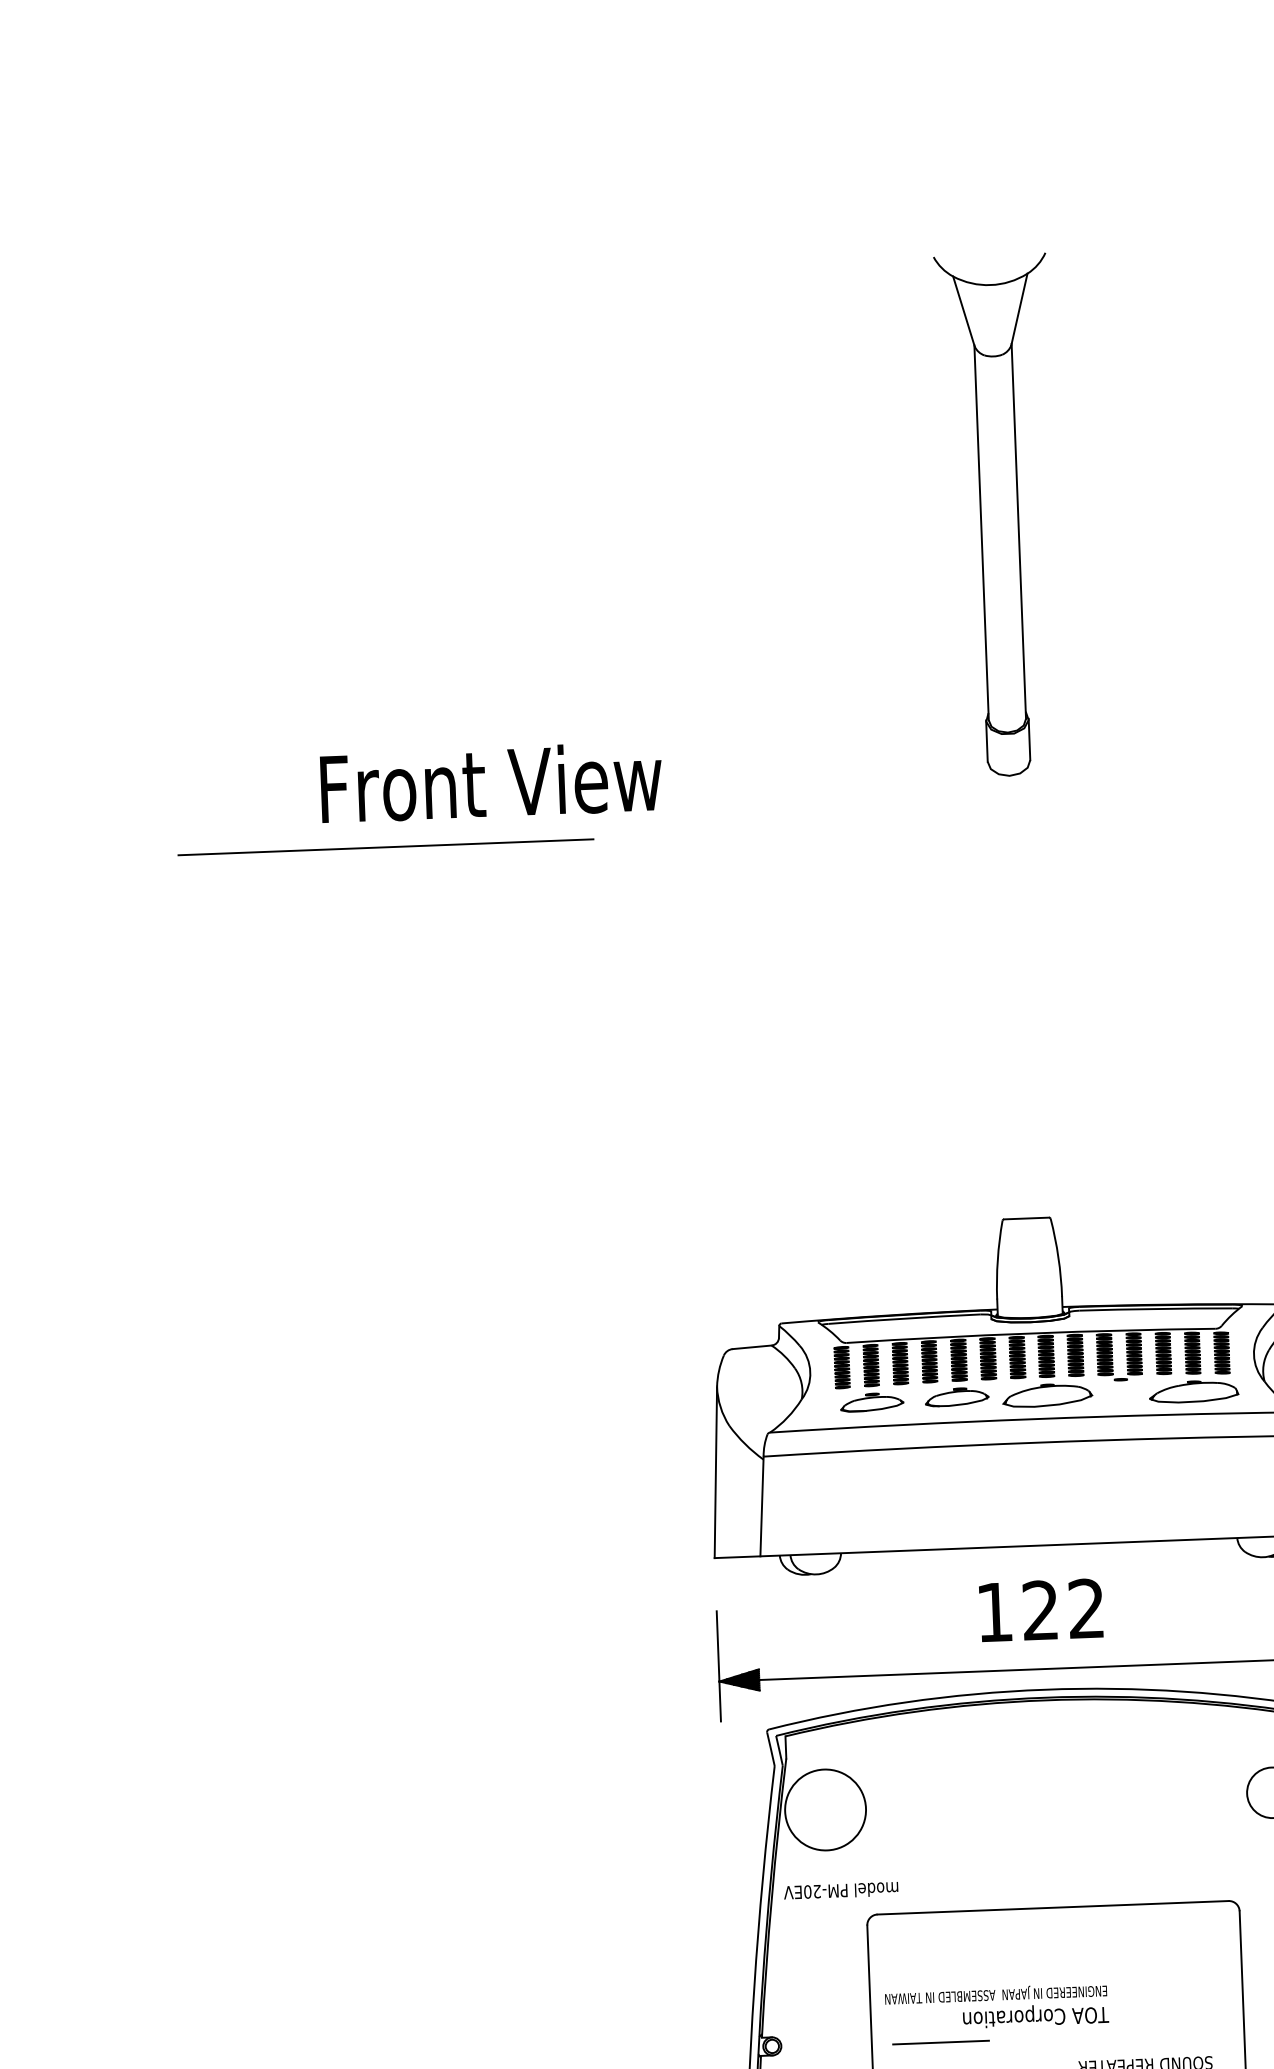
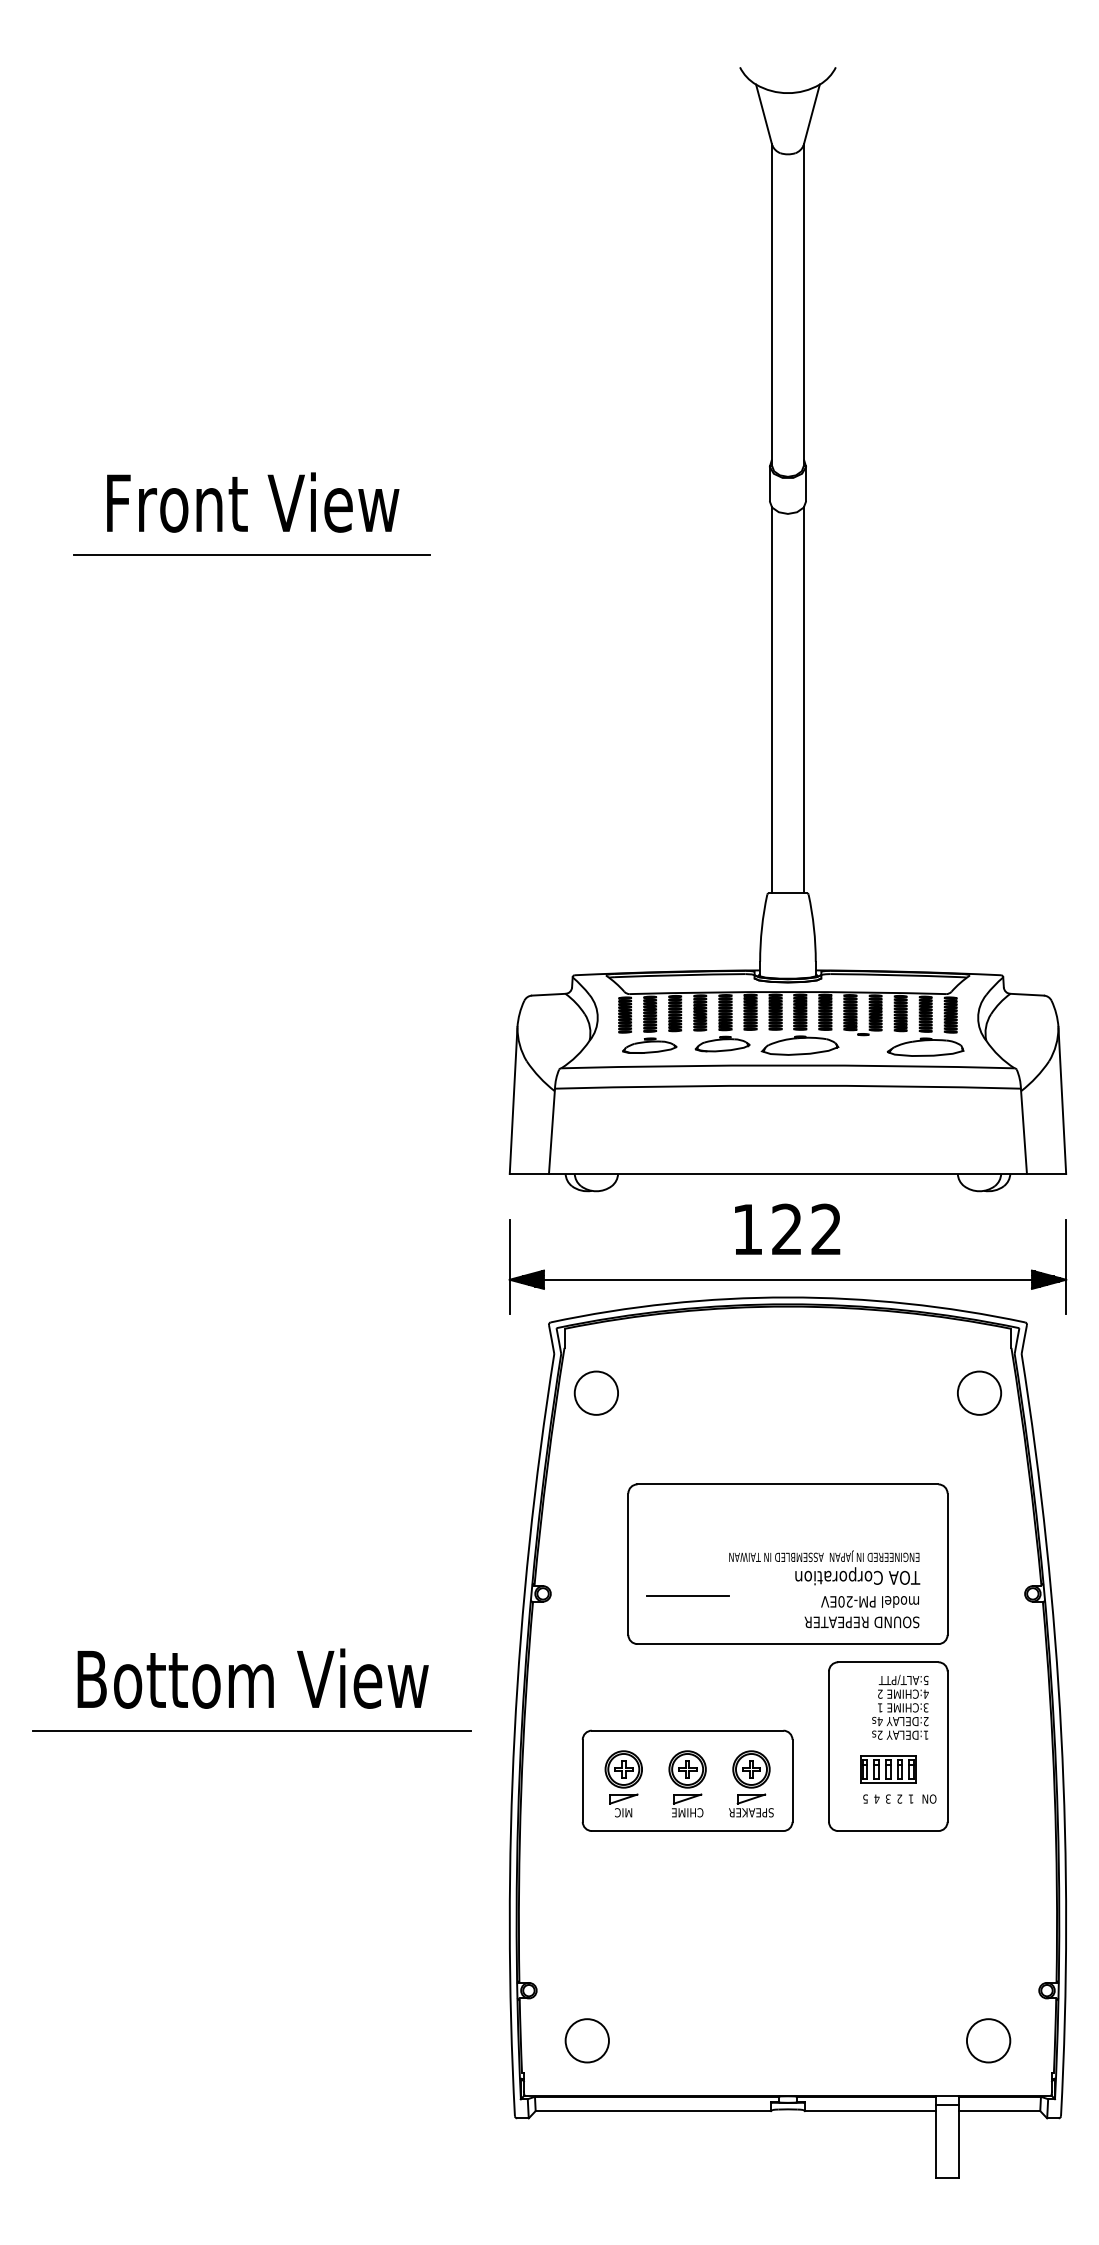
text: (491, 782) -> (253, 502), moved
line: (1036, 992) -> (803, 700), added
line: (999, 994) -> (772, 700), added
circle: (825, 1809) -> (596, 1392), size x0.62
text: (840, 1890) -> (869, 1601), moved
text: (996, 2006) -> (824, 1567), moved

